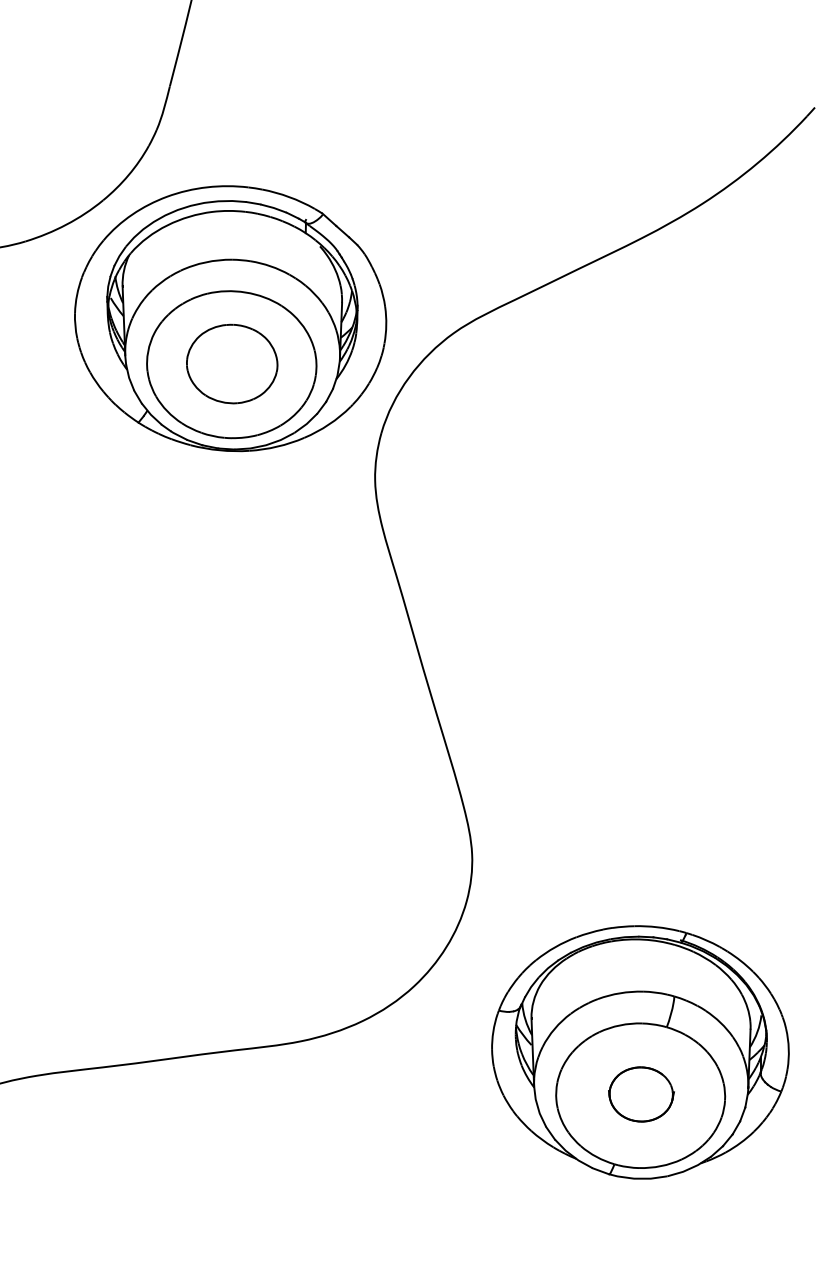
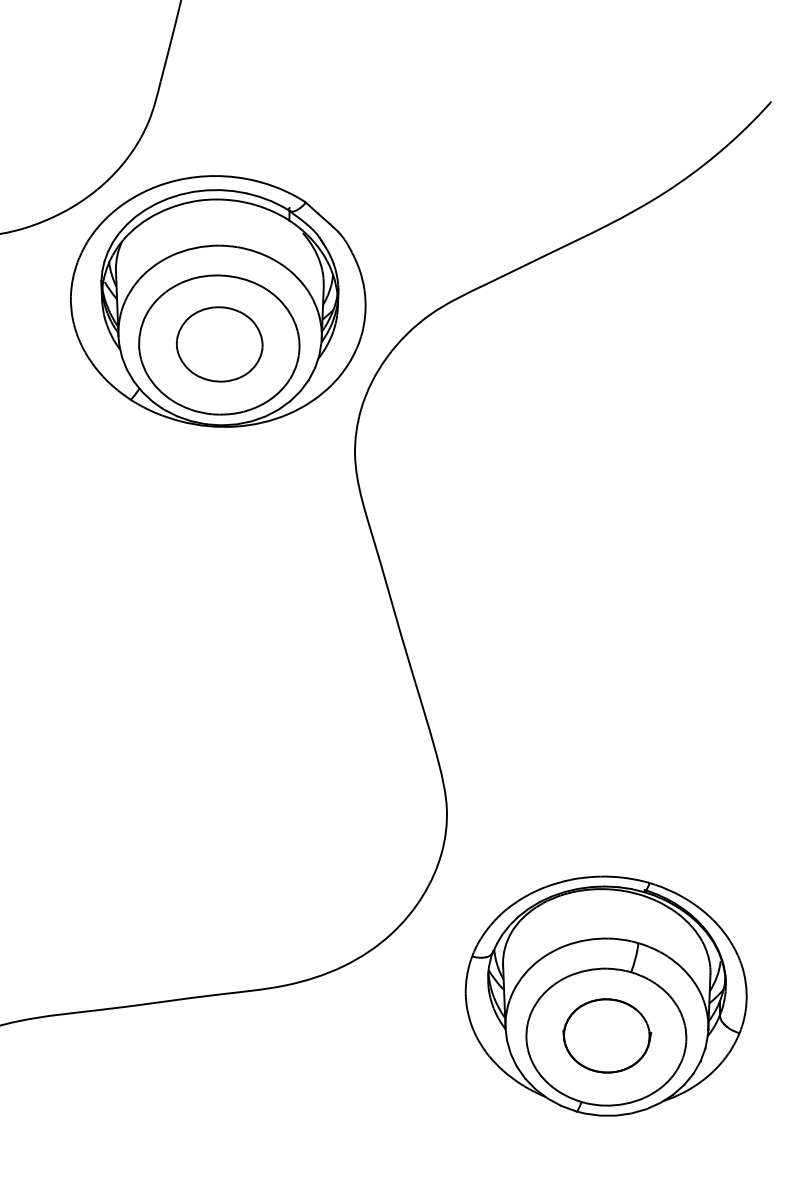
part: (641, 1094) -> (607, 1035), size x1.43

